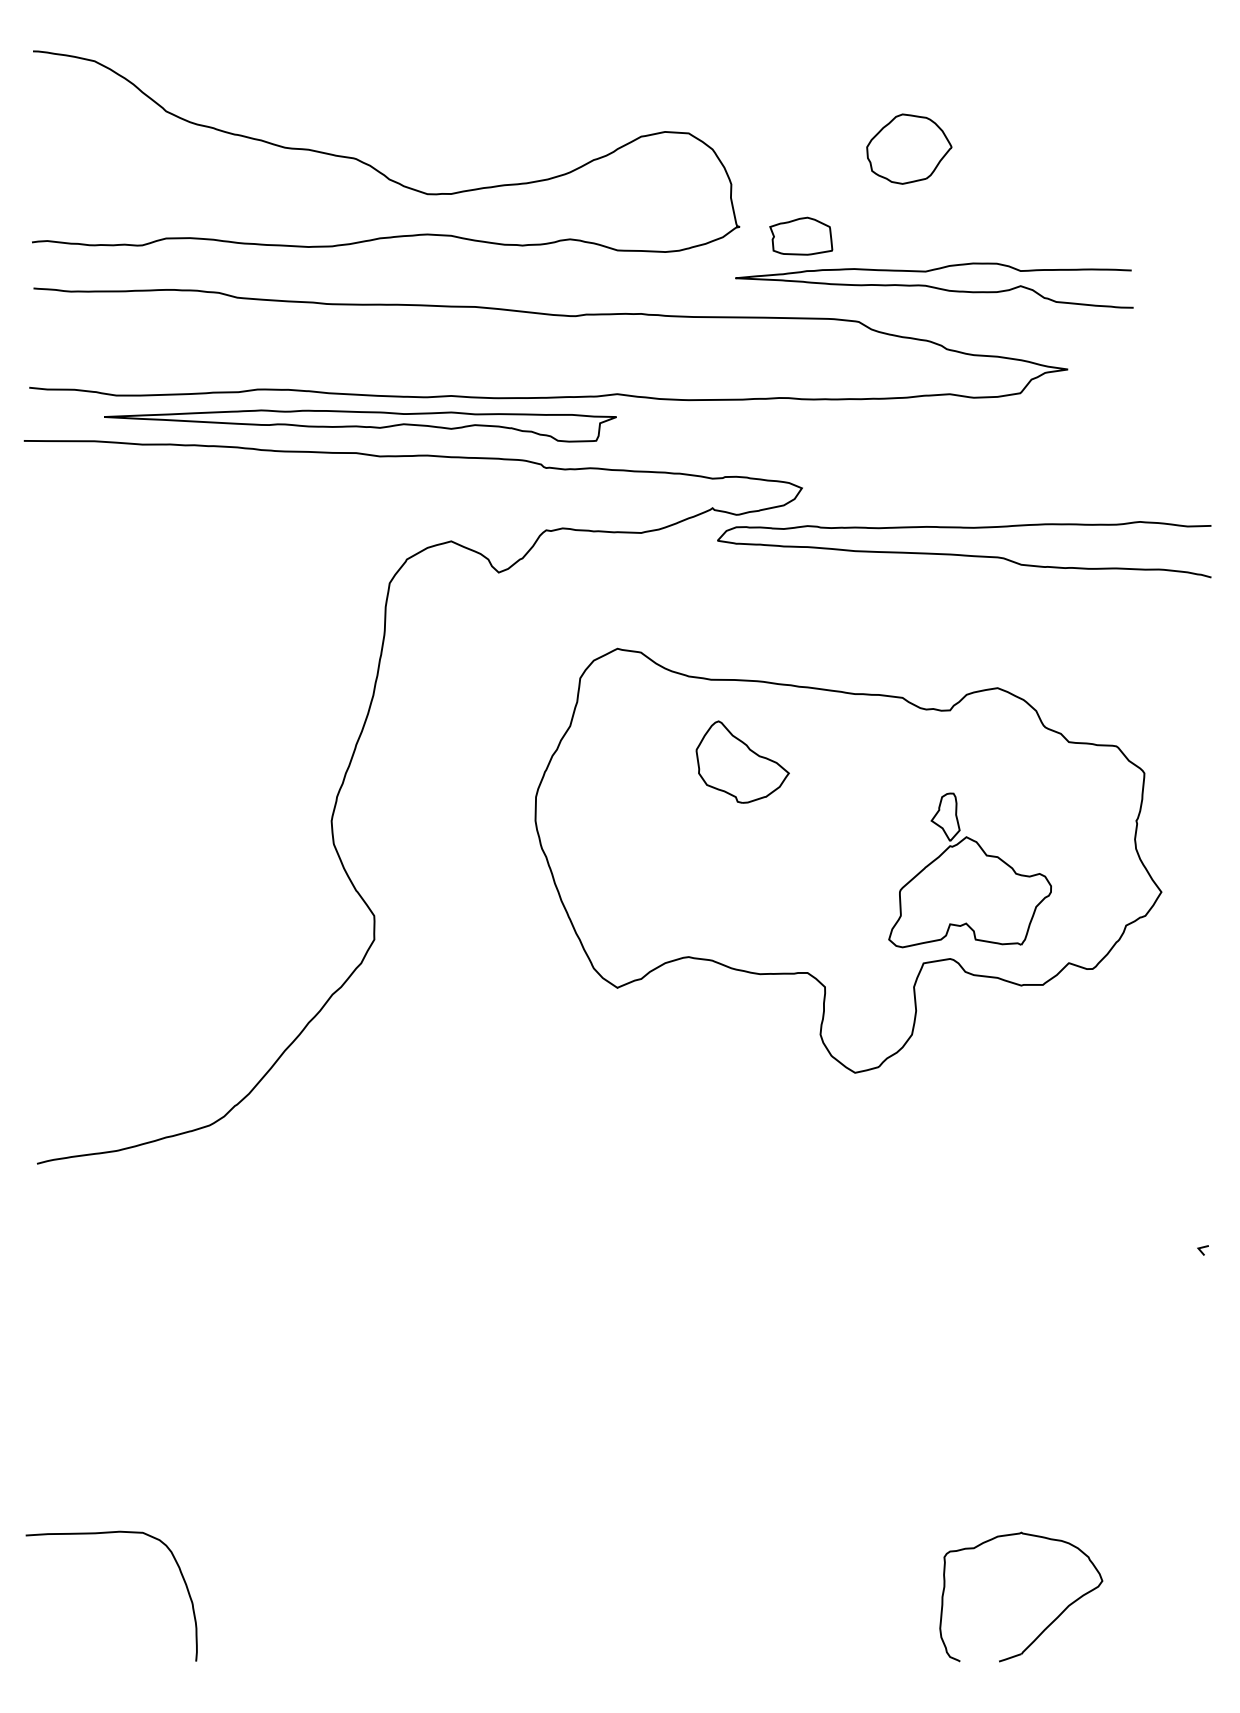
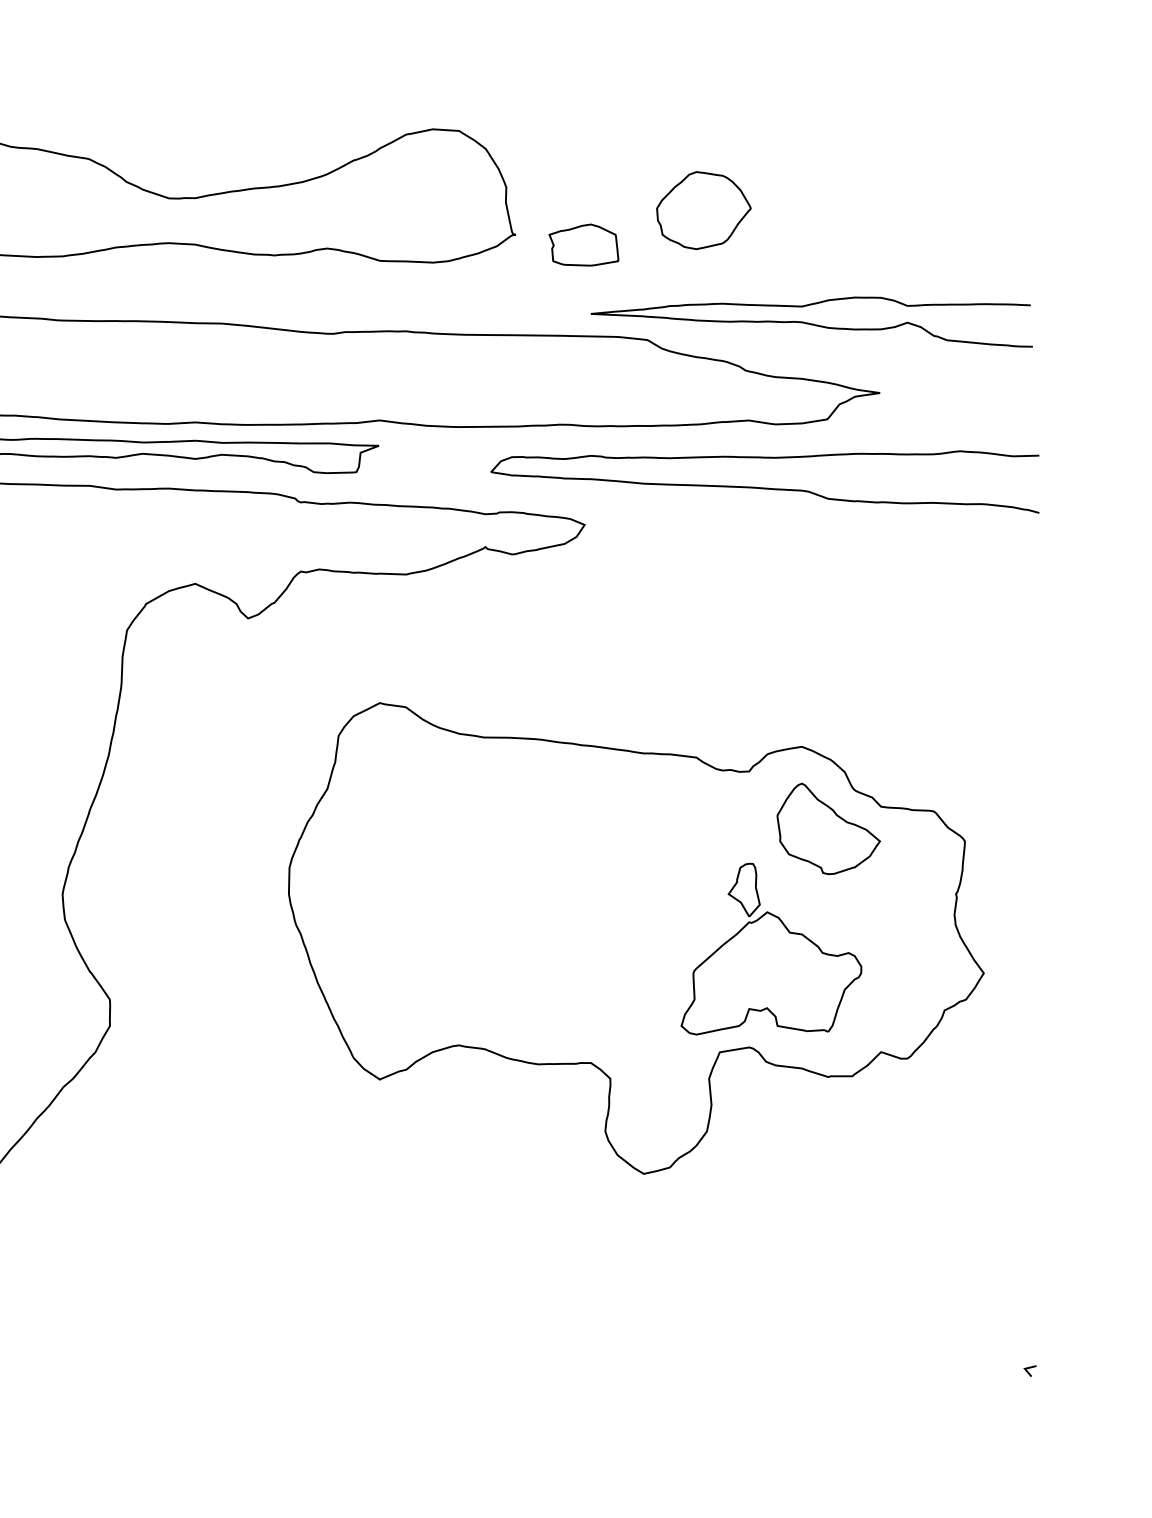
part: (909, 148) -> (704, 209), moved
curve: (934, 286) -> (811, 323), moved
curve: (964, 554) -> (765, 487), moved
part: (742, 761) -> (828, 828), moved

